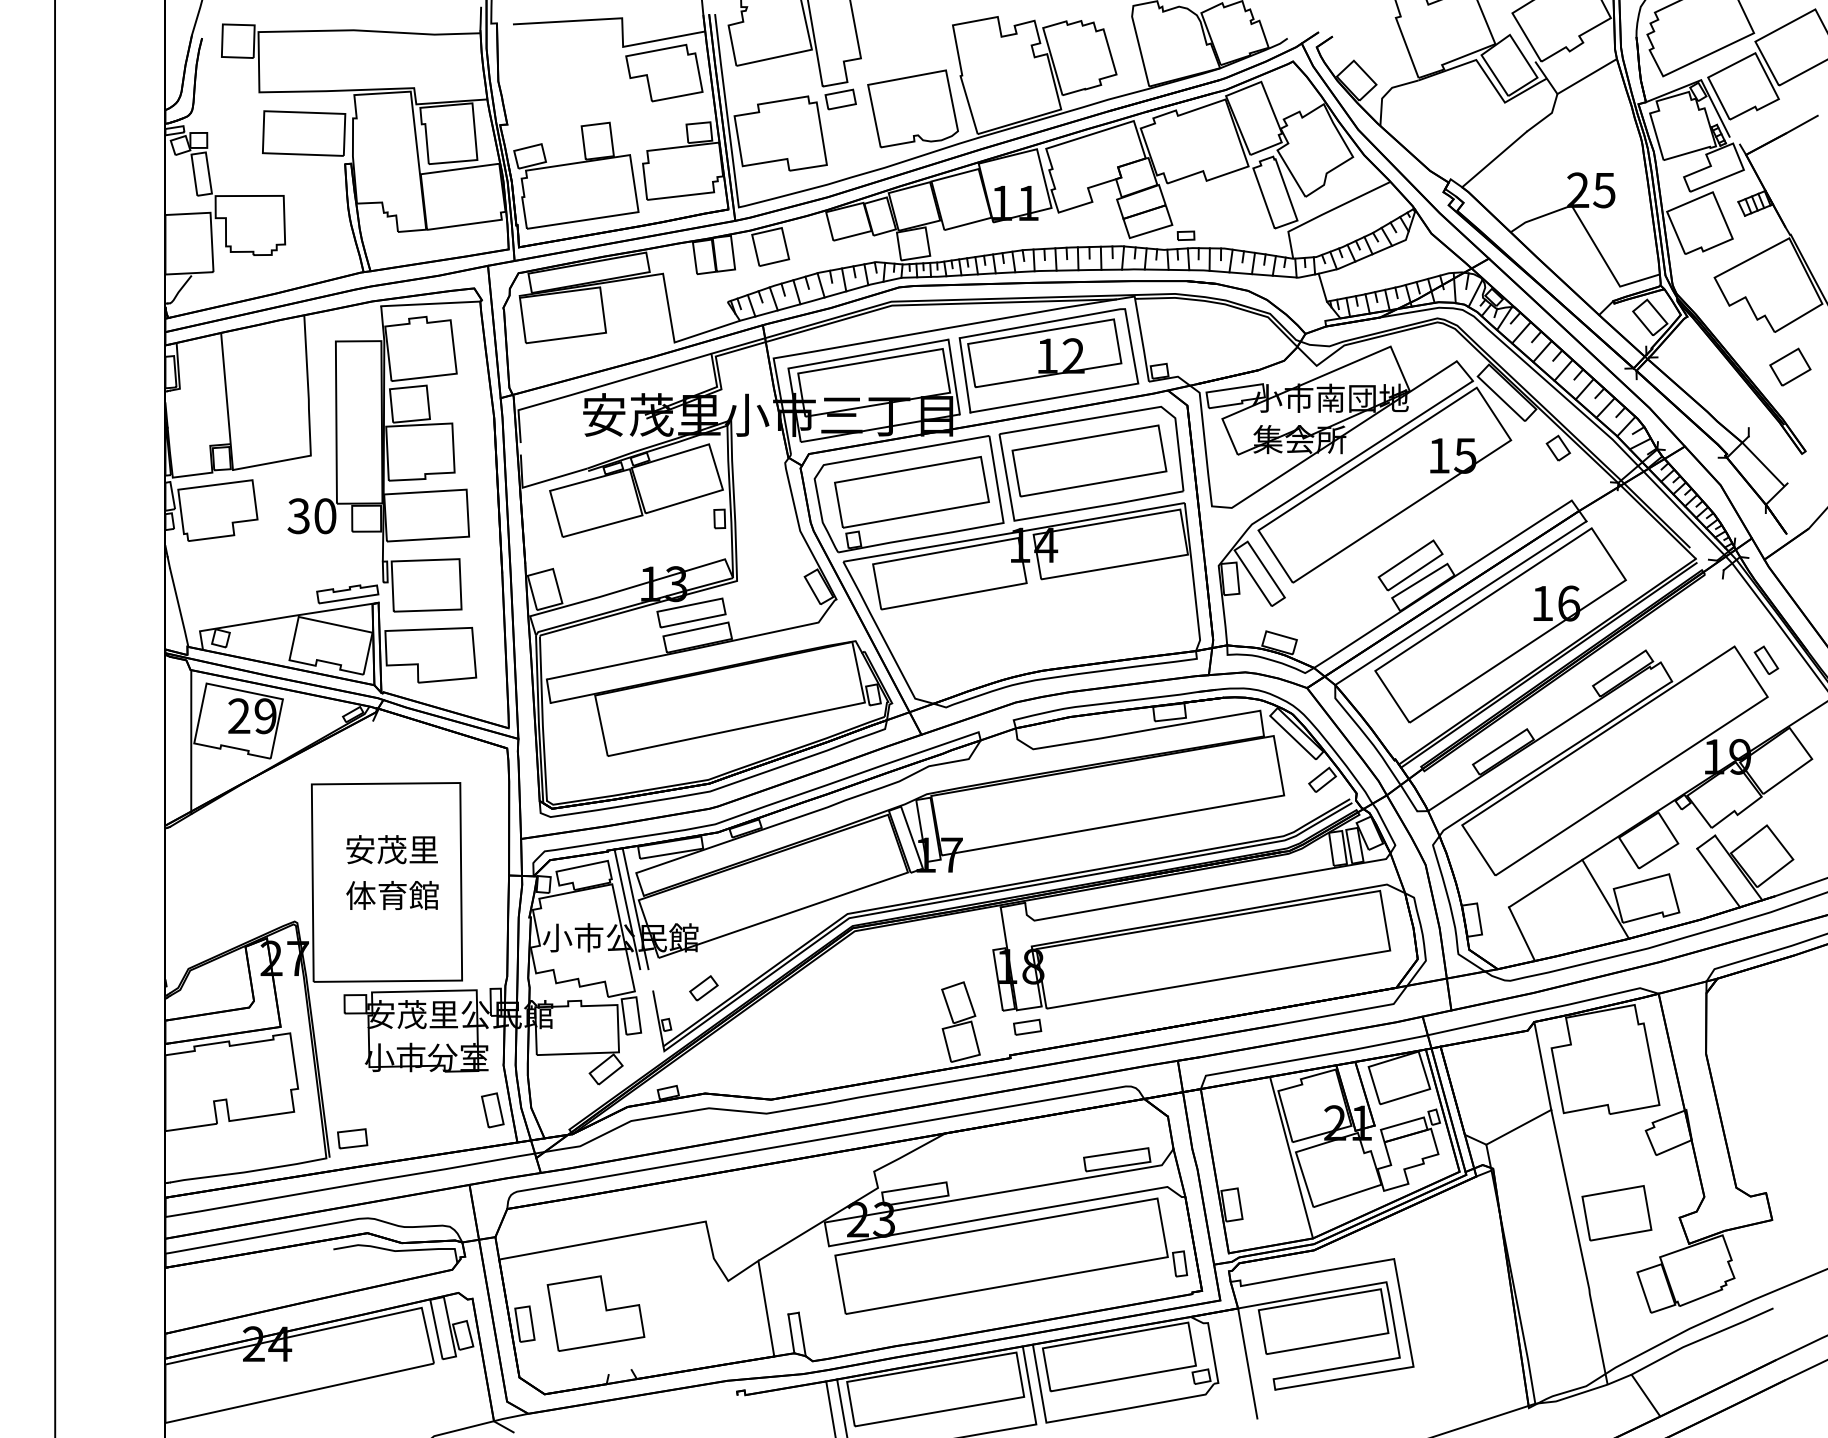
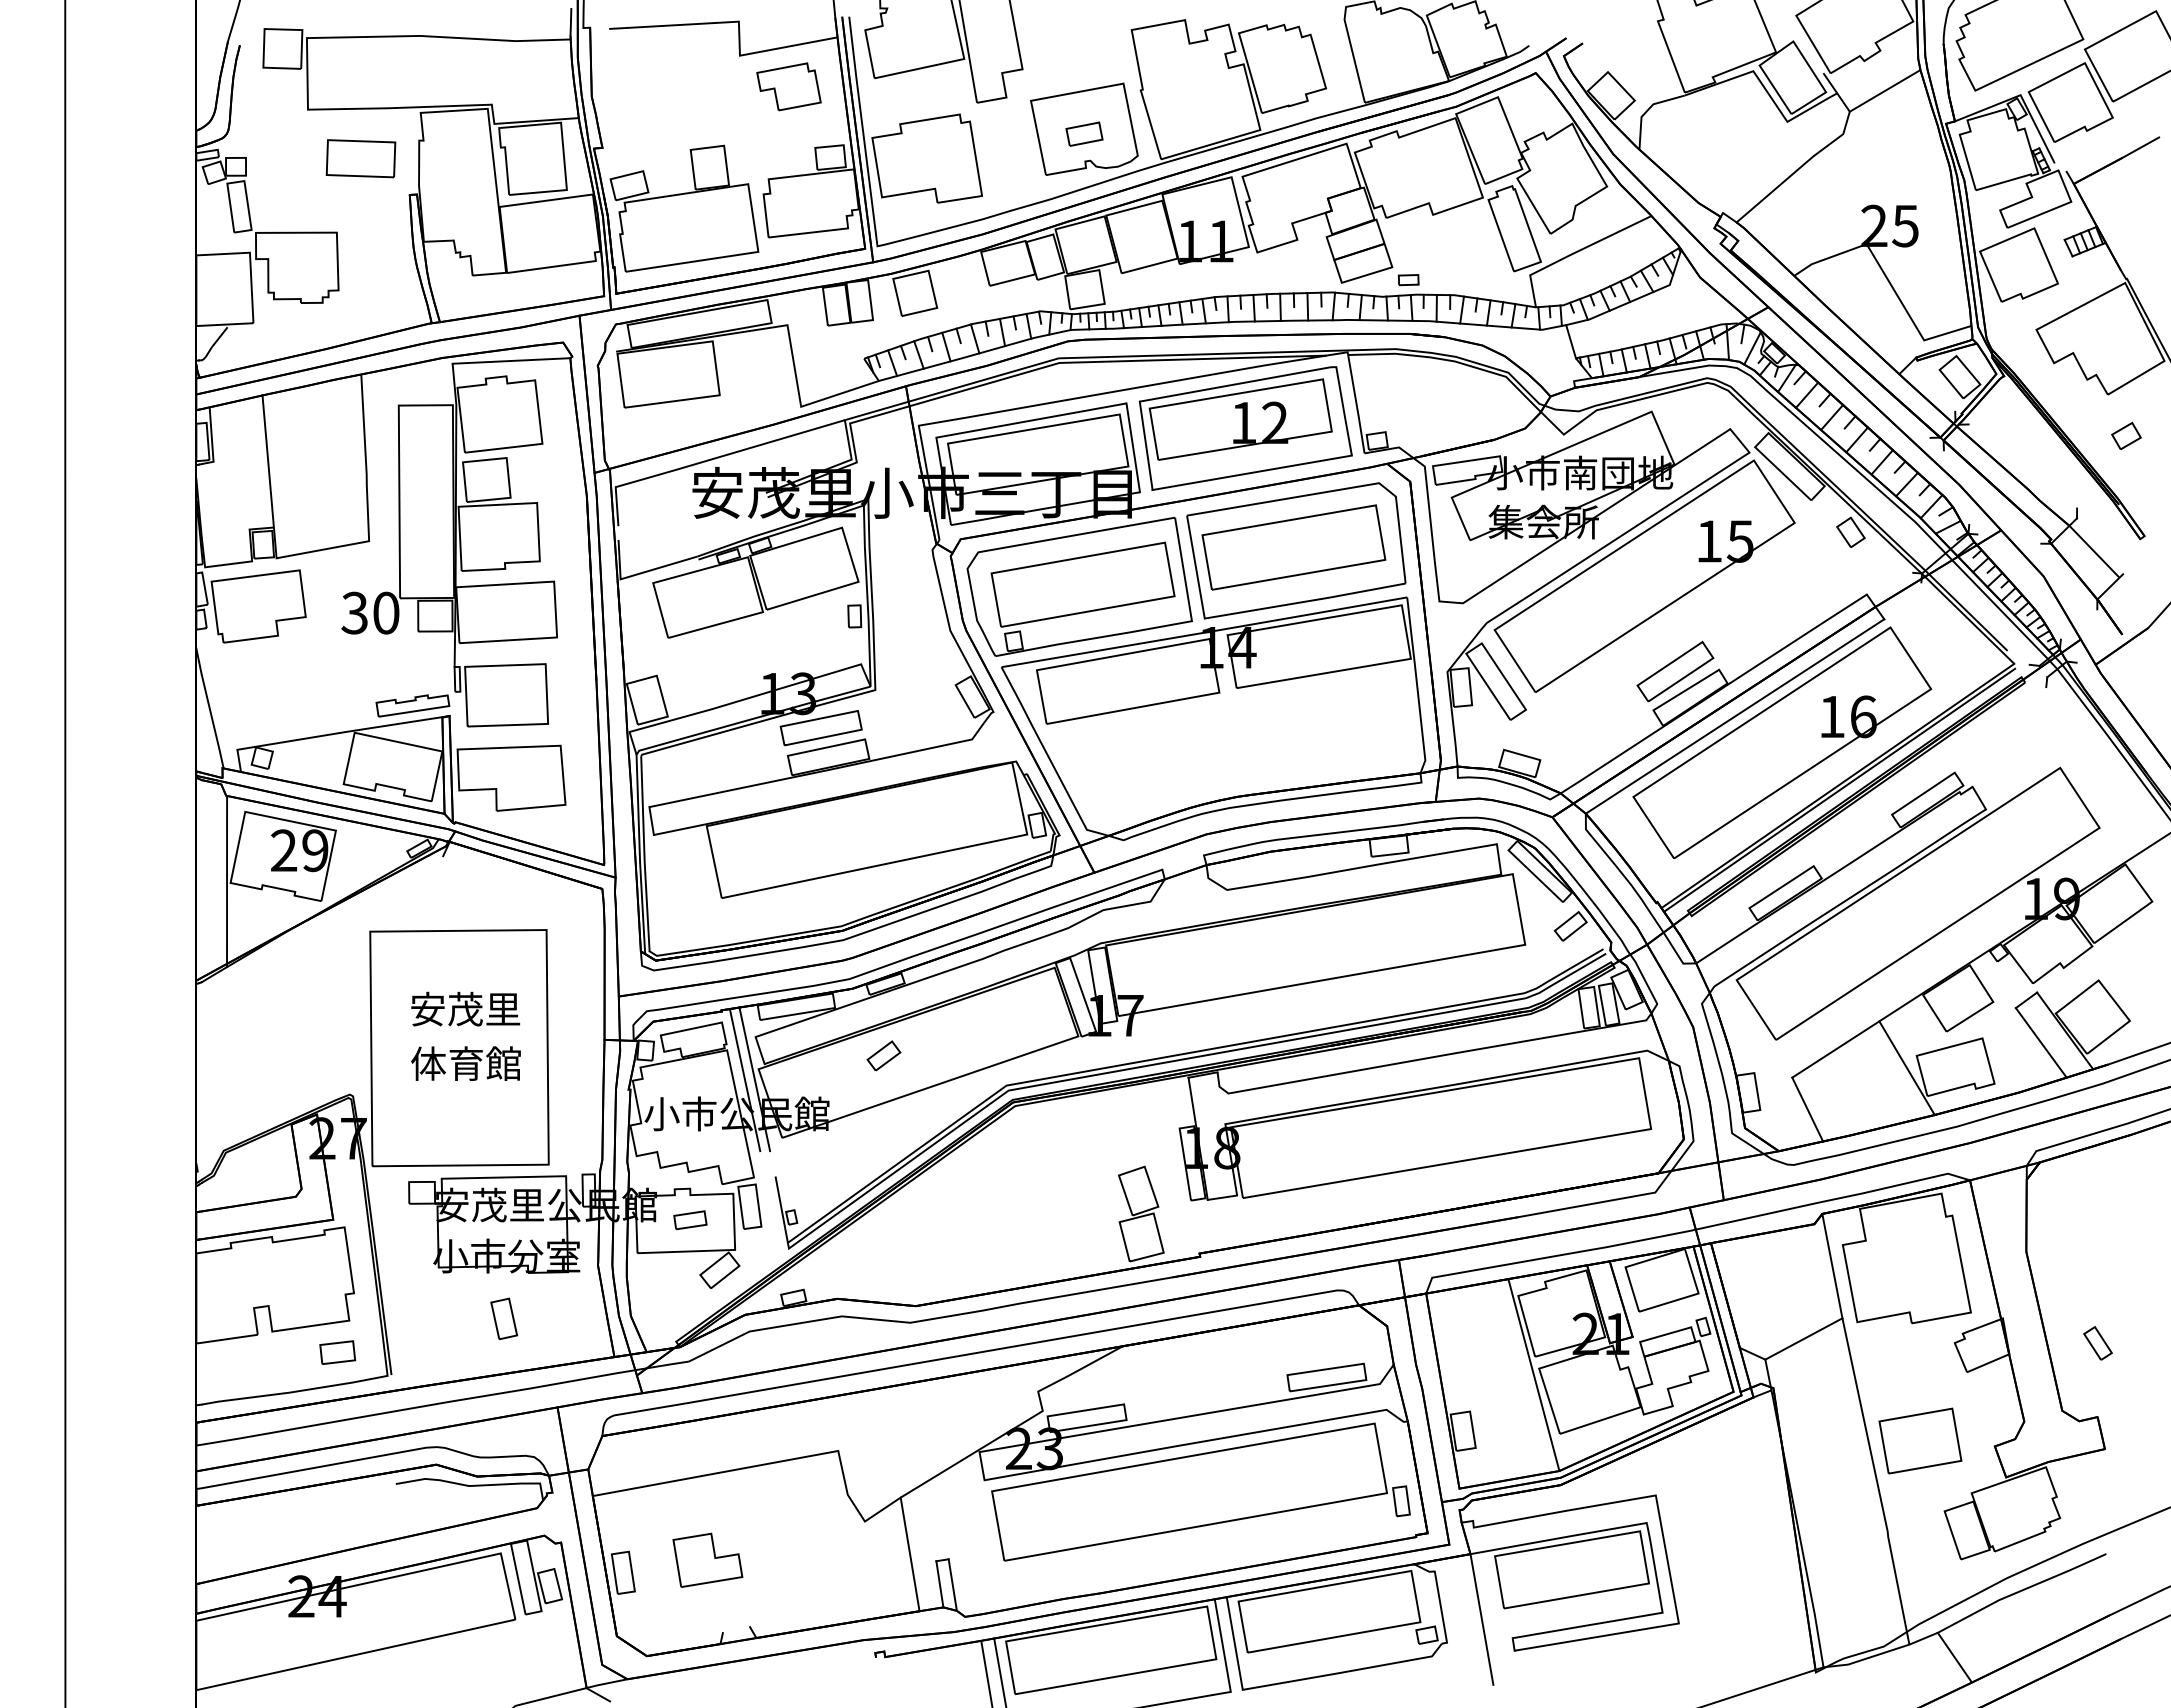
part: (663, 72) -> (788, 86), size x0.7
part: (840, 98) -> (1084, 133), moved
part: (303, 133) -> (360, 158), size x0.7
part: (1790, 366) -> (2126, 435), size x0.6
part: (1766, 660) -> (2097, 1343), moved
part: (703, 987) -> (883, 1055), moved
part: (1027, 1027) -> (690, 1220), moved
part: (493, 1110) -> (504, 1318), moved
part: (352, 1138) -> (337, 1352), moved
part: (595, 1313) -> (707, 1560), size x0.6

